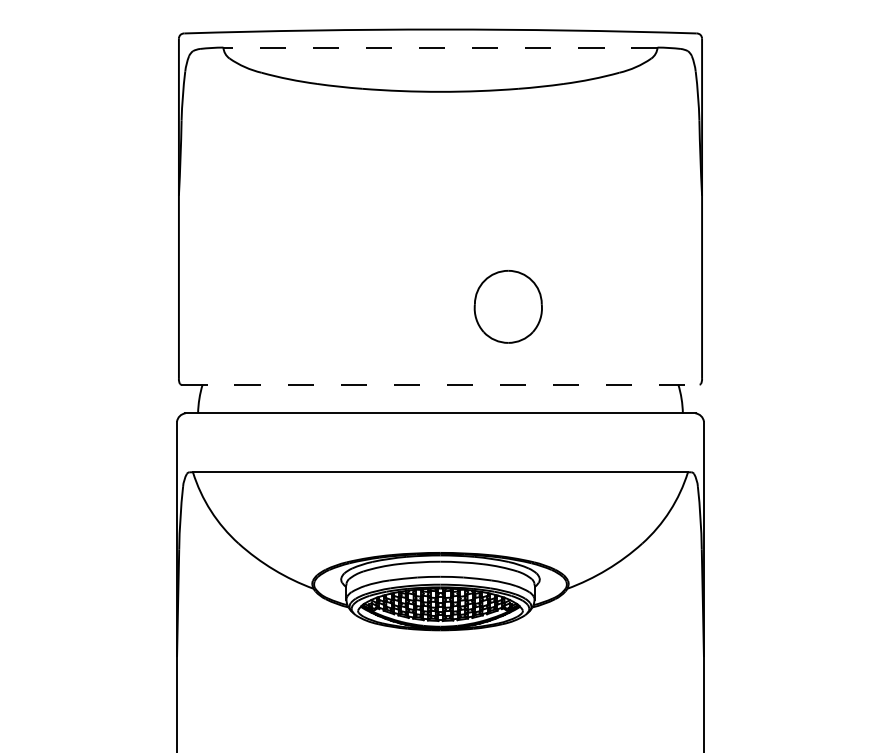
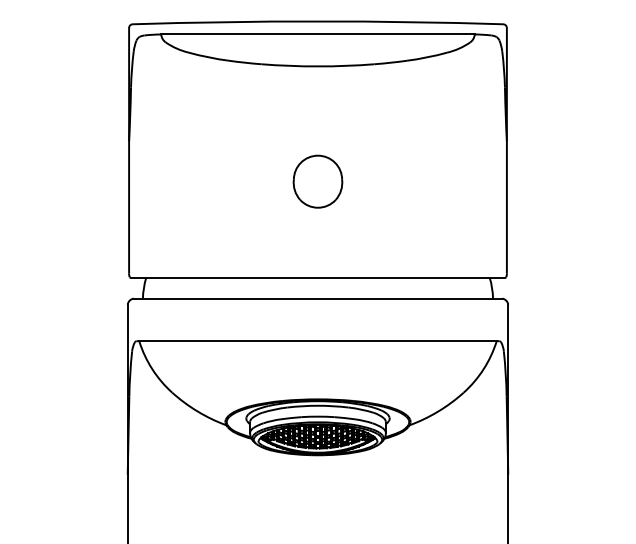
line: (439, 47) -> (317, 34), dashed -> solid
part: (507, 306) -> (317, 181), moved
line: (441, 384) -> (318, 277), dashed -> solid

